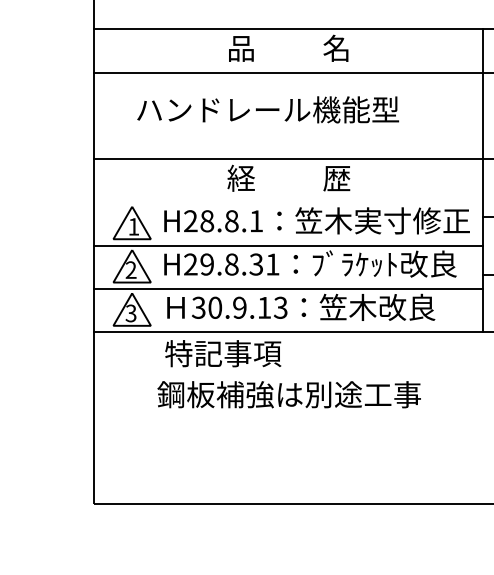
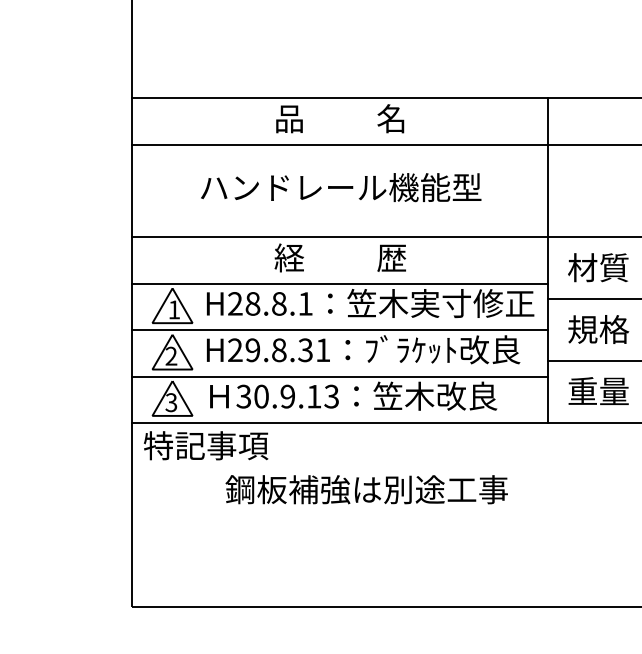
text: (268, 109) -> (341, 187), moved
line: (288, 202) -> (339, 283), added
text: (223, 353) -> (206, 445), moved
text: (288, 394) -> (366, 489), moved

